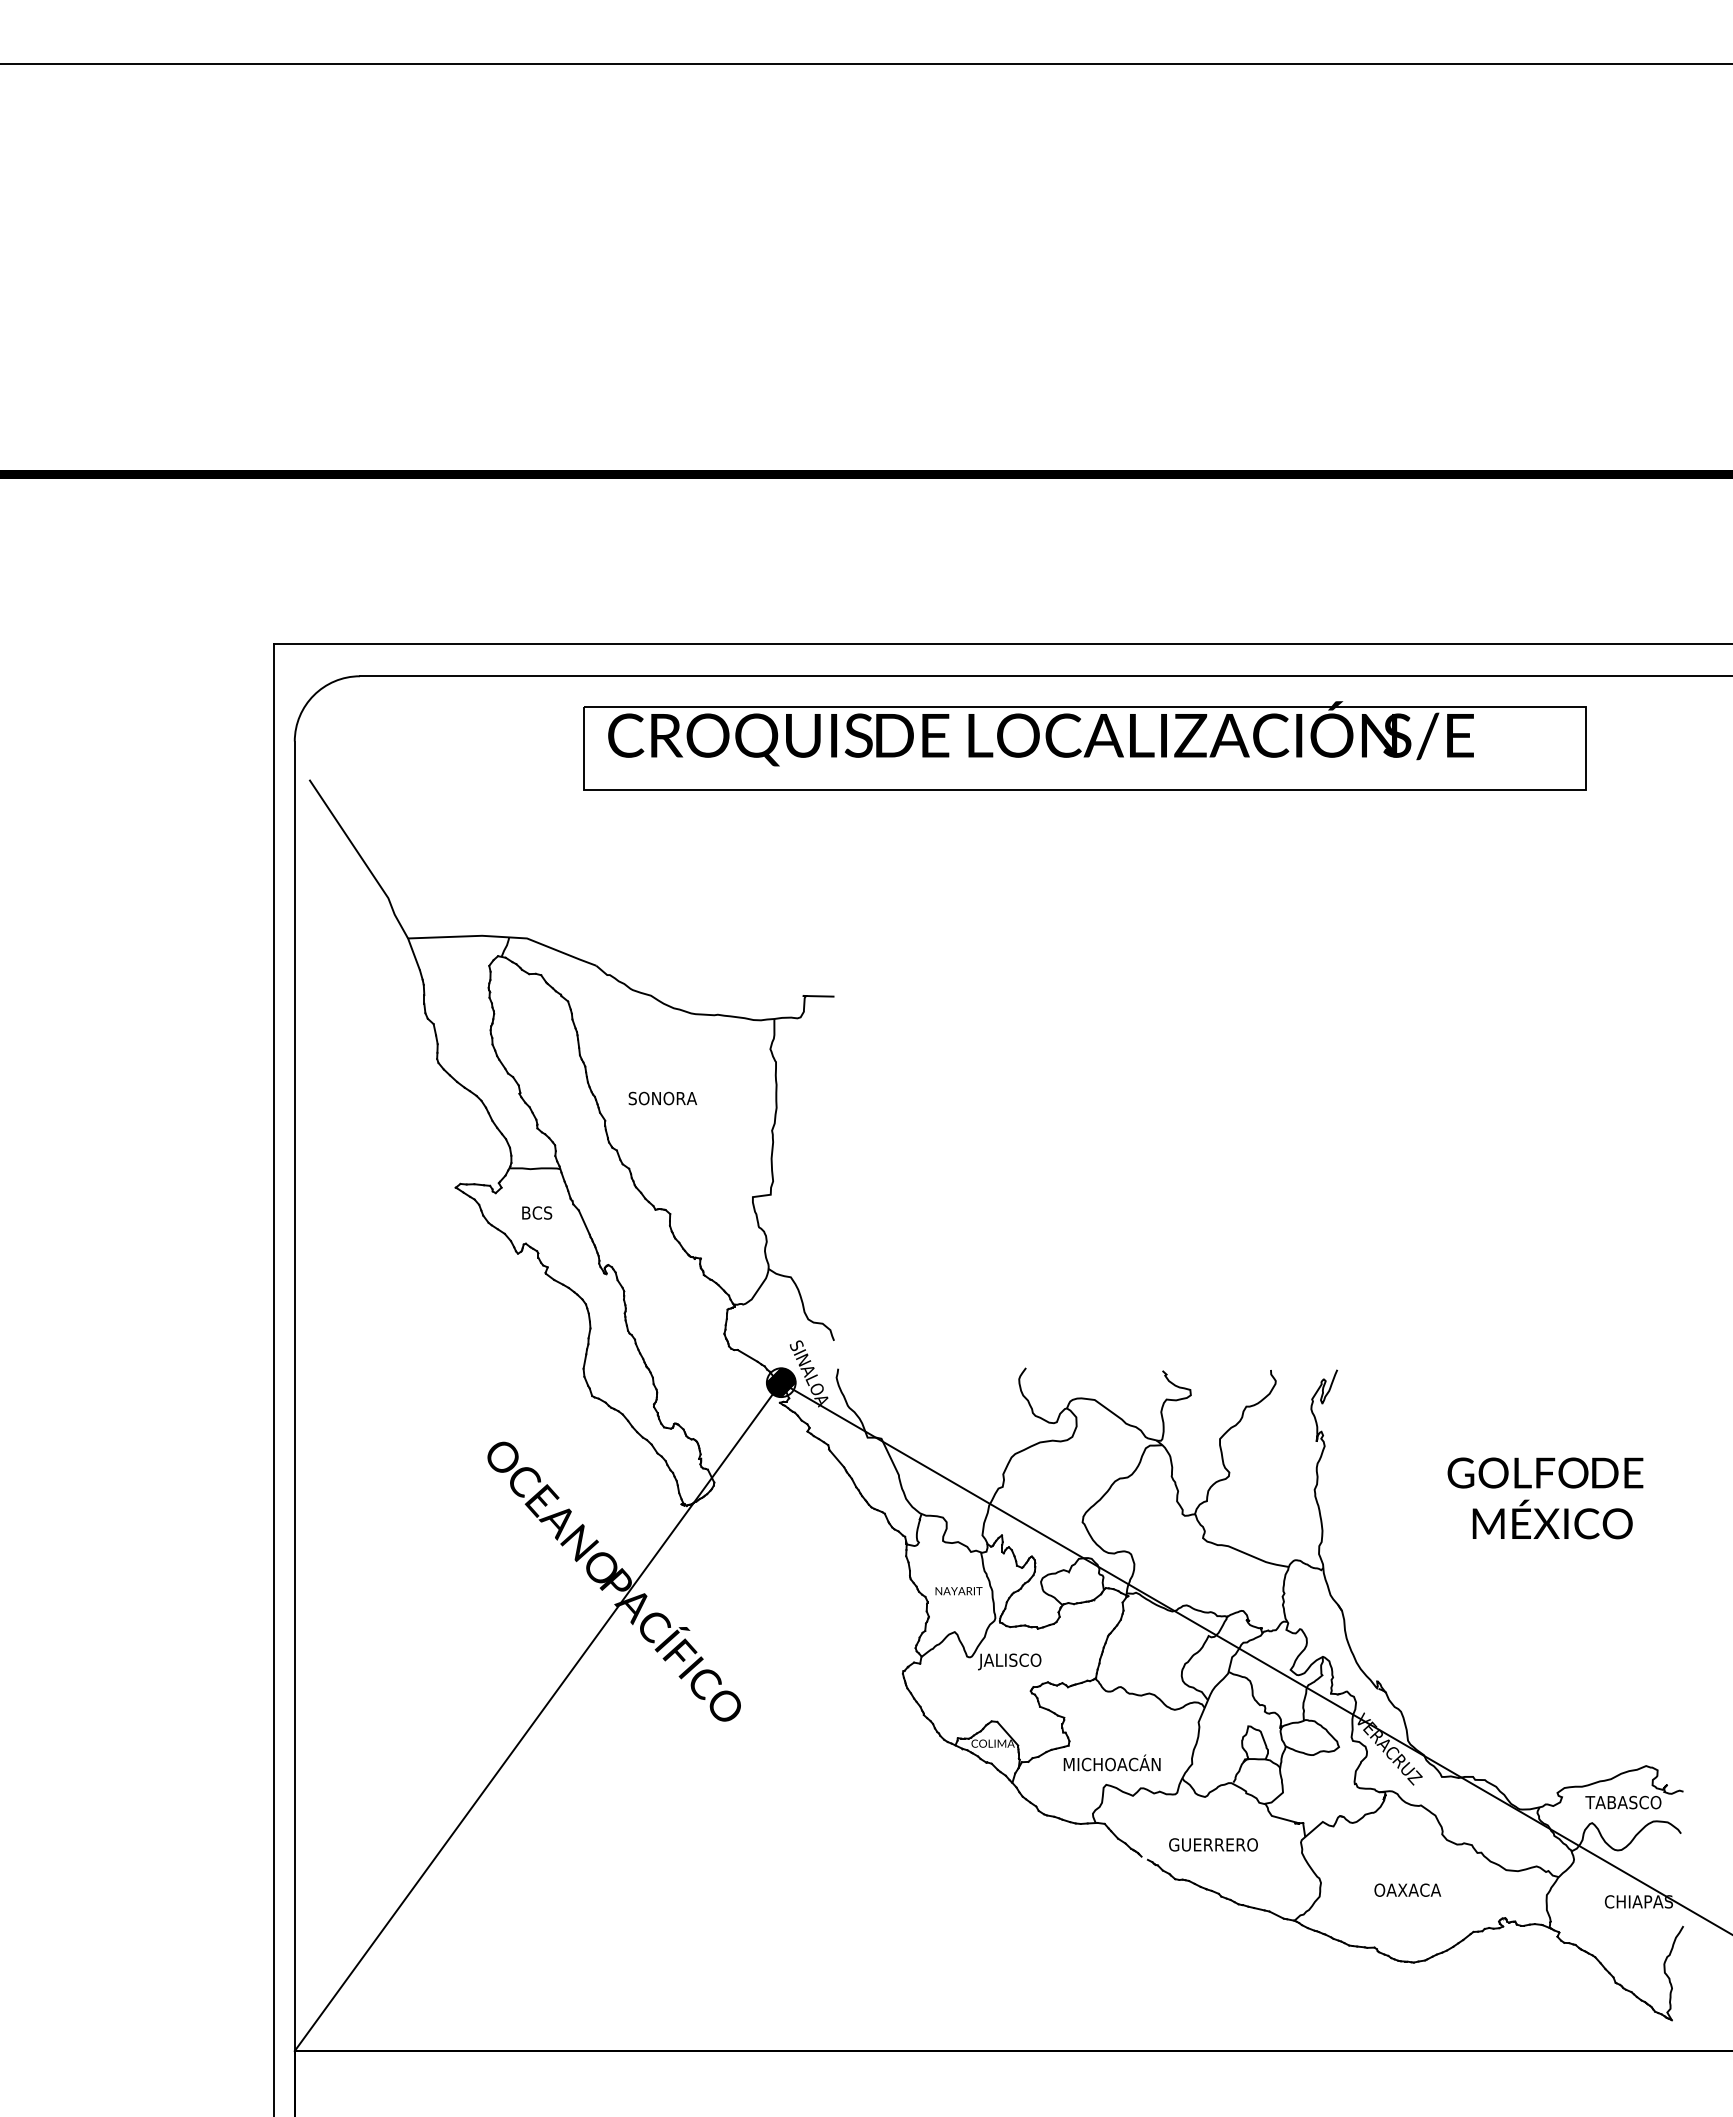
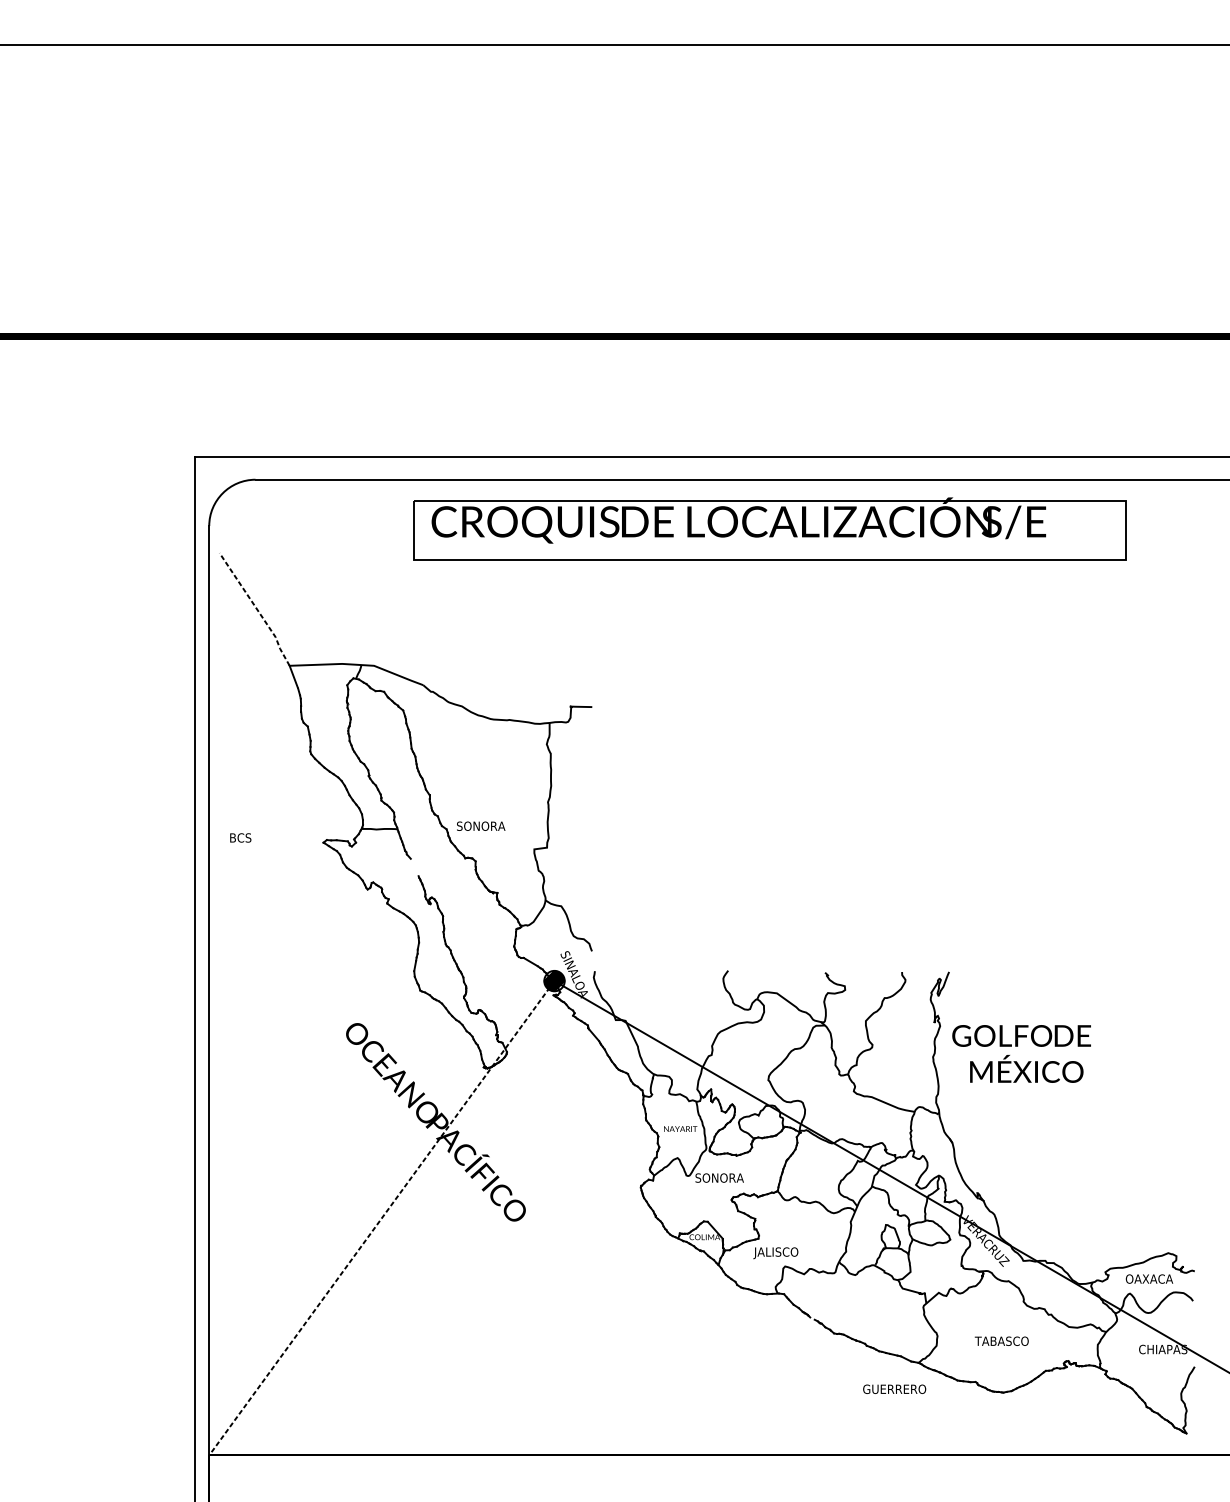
line: (361, 858) -> (256, 609), solid -> dashed
text: (662, 1098) -> (480, 826), moved
text: (537, 1212) -> (240, 837), moved
line: (583, 1222) -> (414, 867), removed
text: (1545, 1498) -> (1021, 1054), moved
text: (1013, 1661) -> (719, 1178), JALISCO -> SONORA
line: (537, 1717) -> (381, 1218), solid -> dashed
text: (1110, 1764) -> (788, 1252), MICHOACÁN -> JALISCO
text: (1623, 1802) -> (1152, 1279), TABASCO -> OAXACA
text: (1213, 1844) -> (894, 1389), moved
text: (1411, 1889) -> (1001, 1340), OAXACA -> TABASCO

